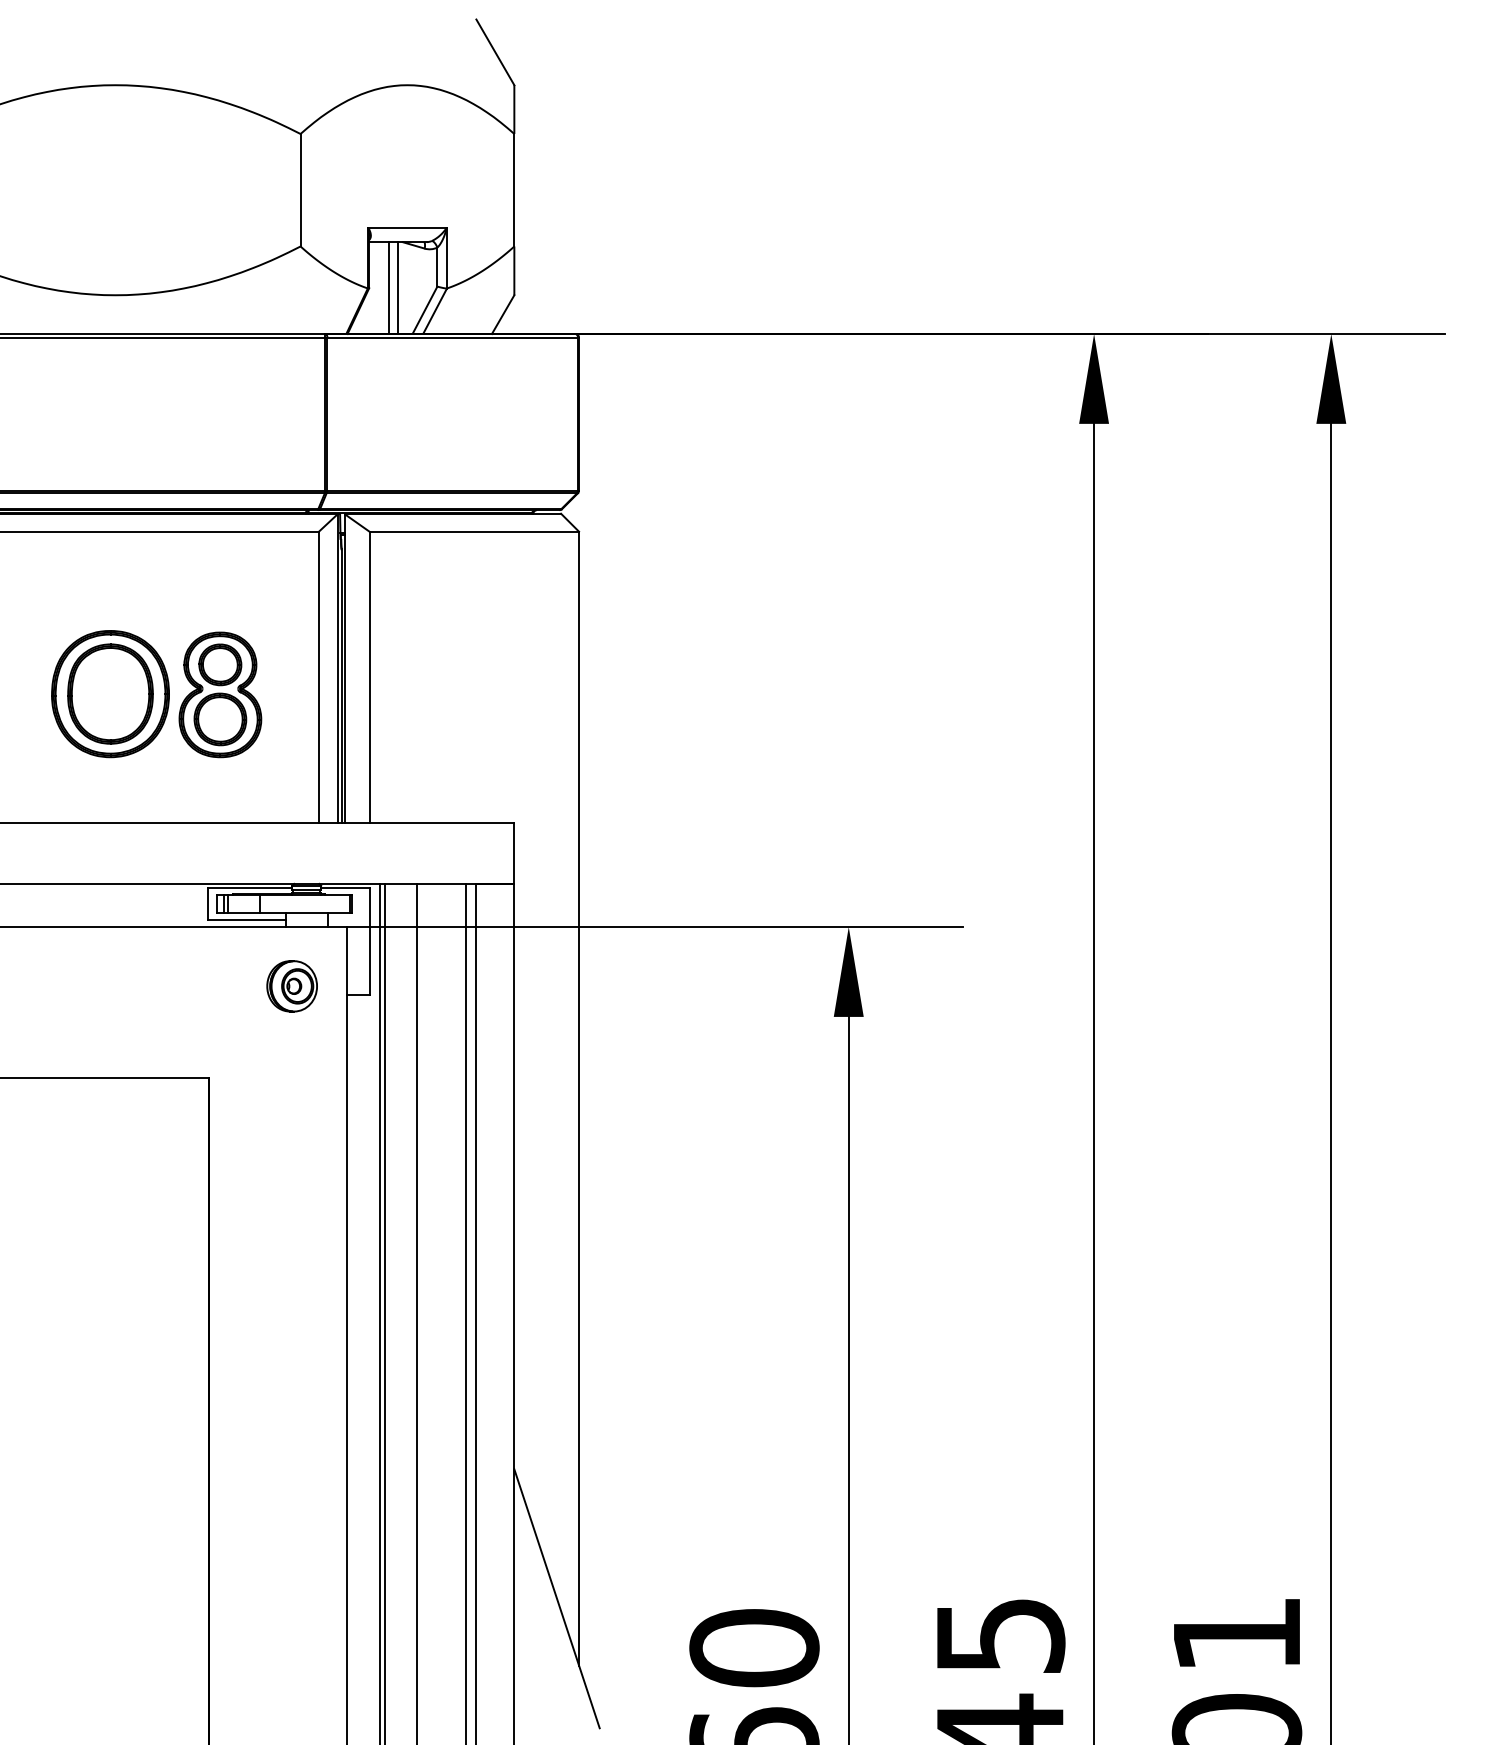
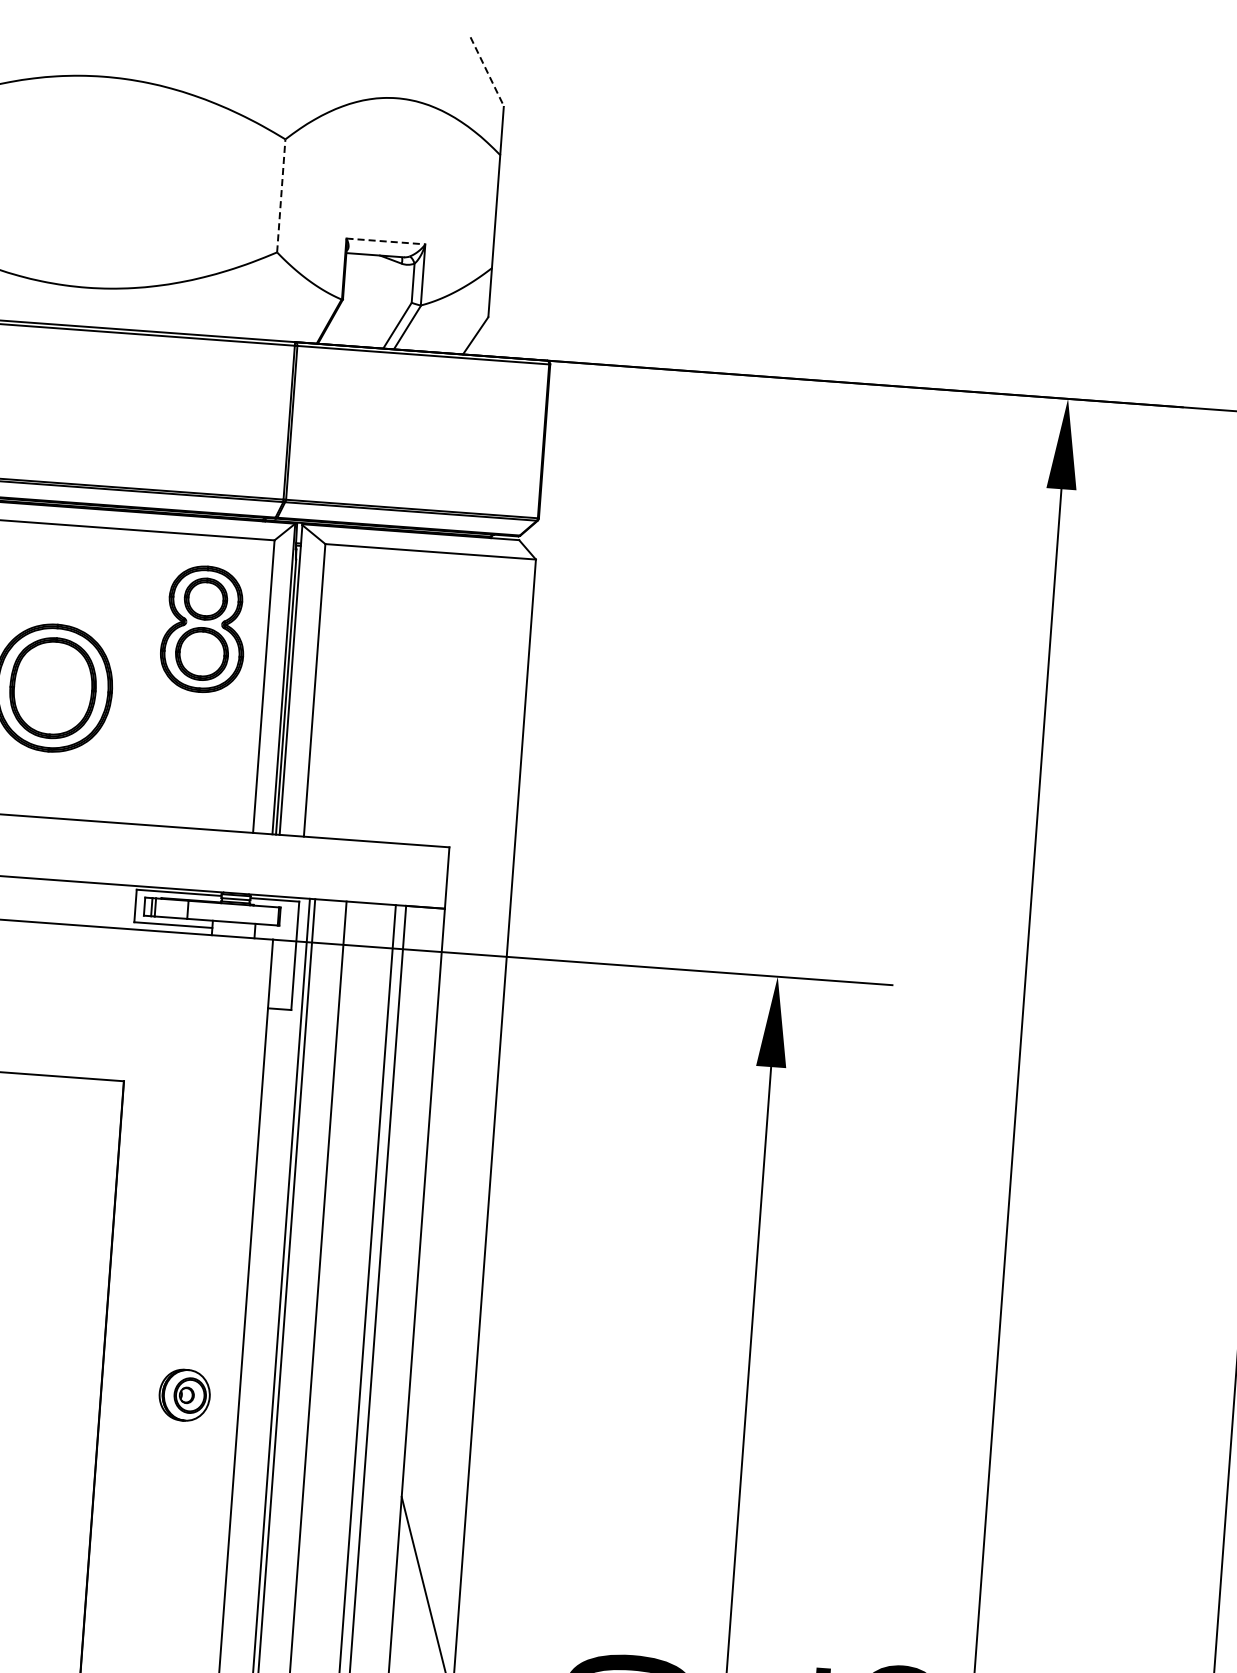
line: (495, 52) -> (487, 71), solid -> dashed
line: (300, 189) -> (281, 195), solid -> dashed
line: (407, 227) -> (385, 241), solid -> dashed
line: (388, 288) -> (362, 301), removed
line: (398, 288) -> (372, 301), removed
part: (220, 694) -> (203, 628), moved
part: (291, 986) -> (184, 1395), moved

